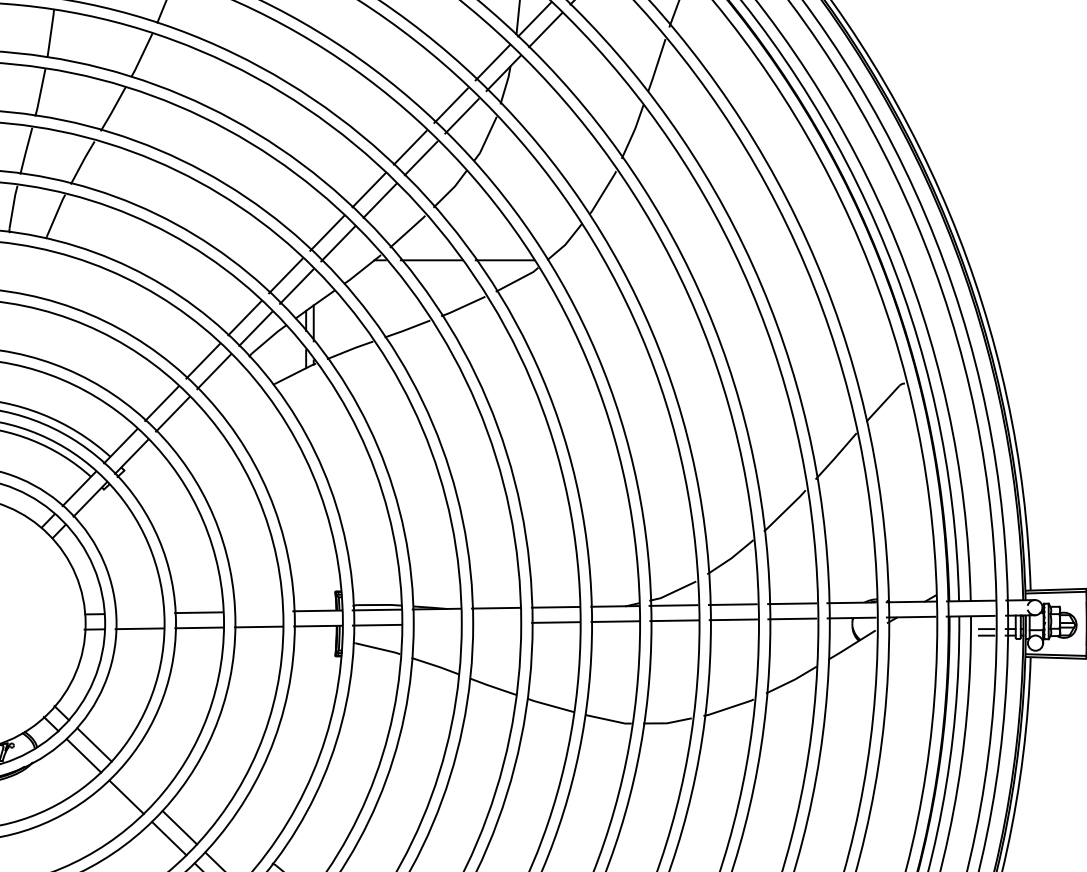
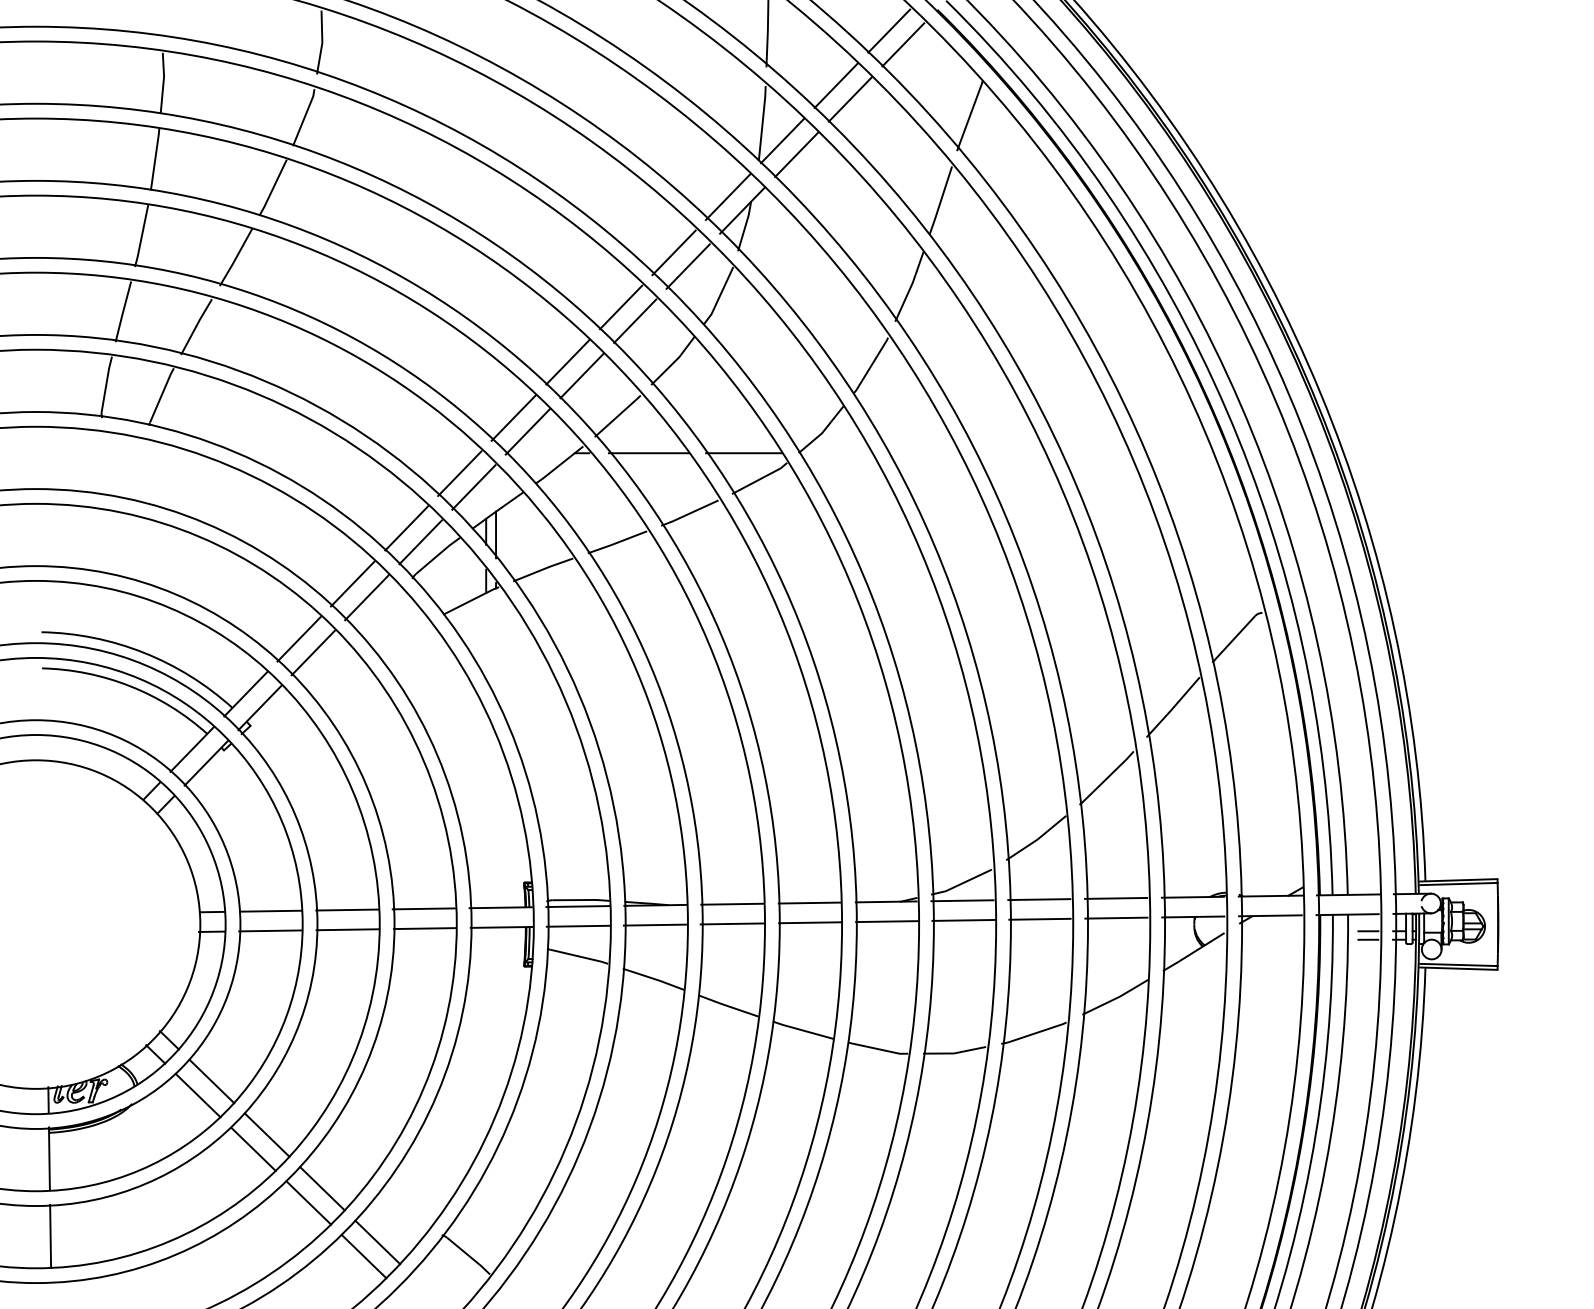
line: (257, 611) -> (423, 908), added
line: (139, 613) -> (270, 910), added
line: (435, 623) -> (654, 924), added
line: (496, 623) -> (732, 923), added
line: (136, 785) -> (266, 1134), added

